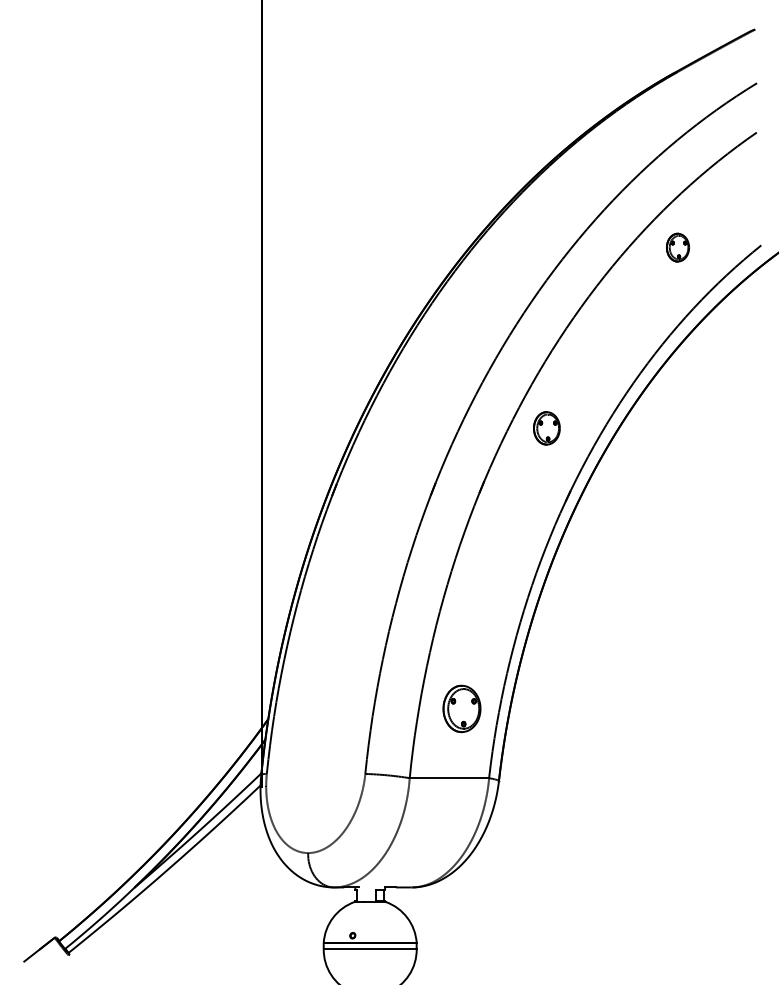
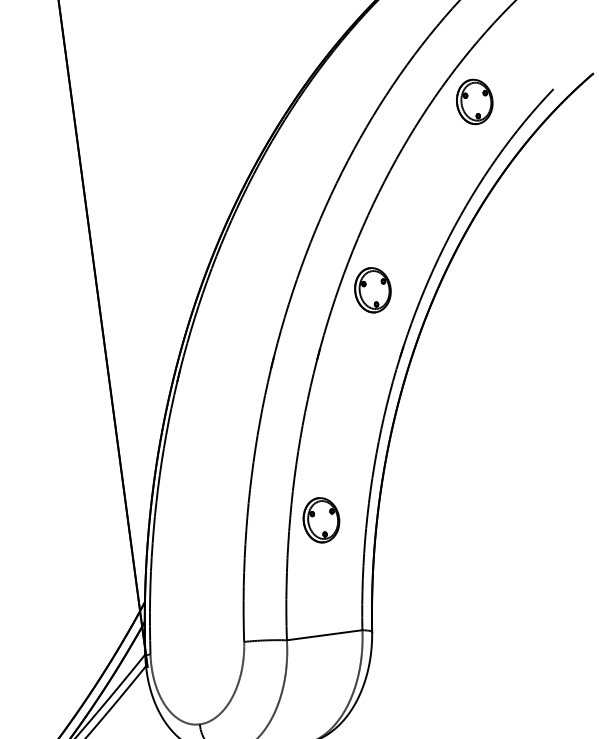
part: (677, 247) -> (474, 101), size x1.67
part: (546, 428) -> (372, 290), size x1.43
part: (461, 708) -> (320, 519), moved

